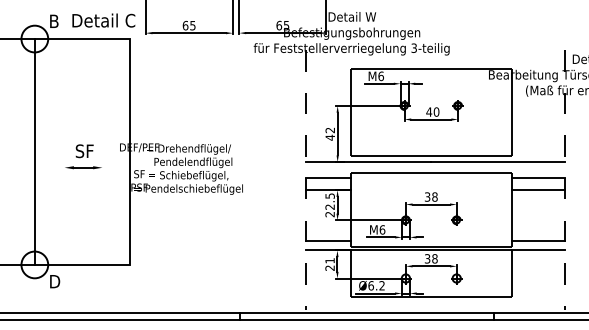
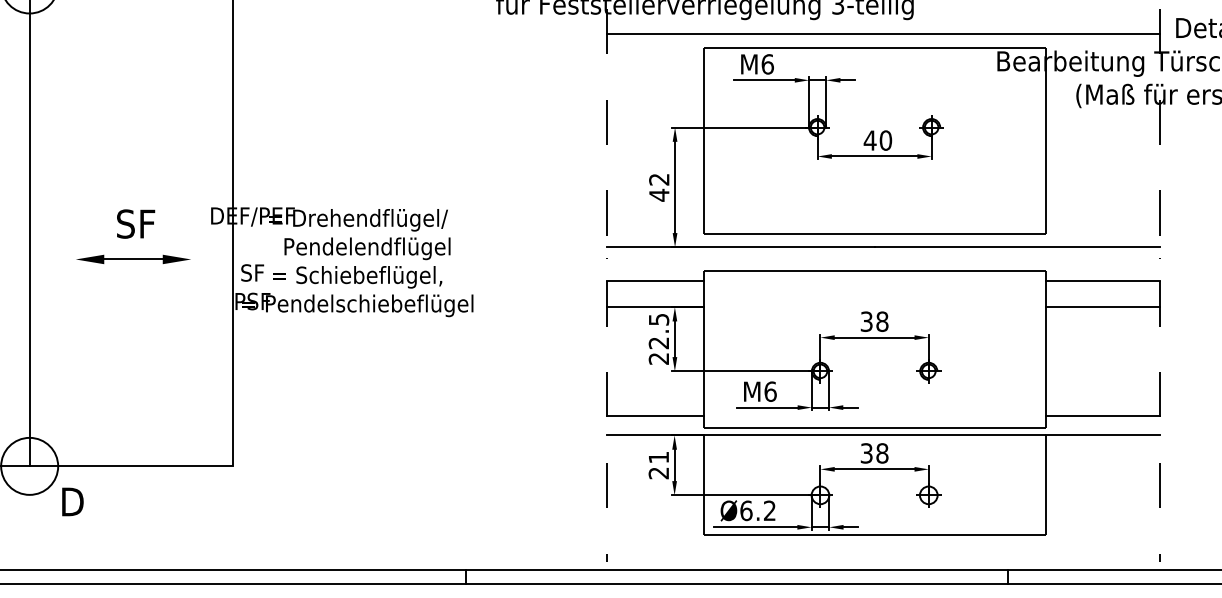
line: (434, 61) -> (881, 32), added
part: (83, 167) -> (133, 258), size x1.43

